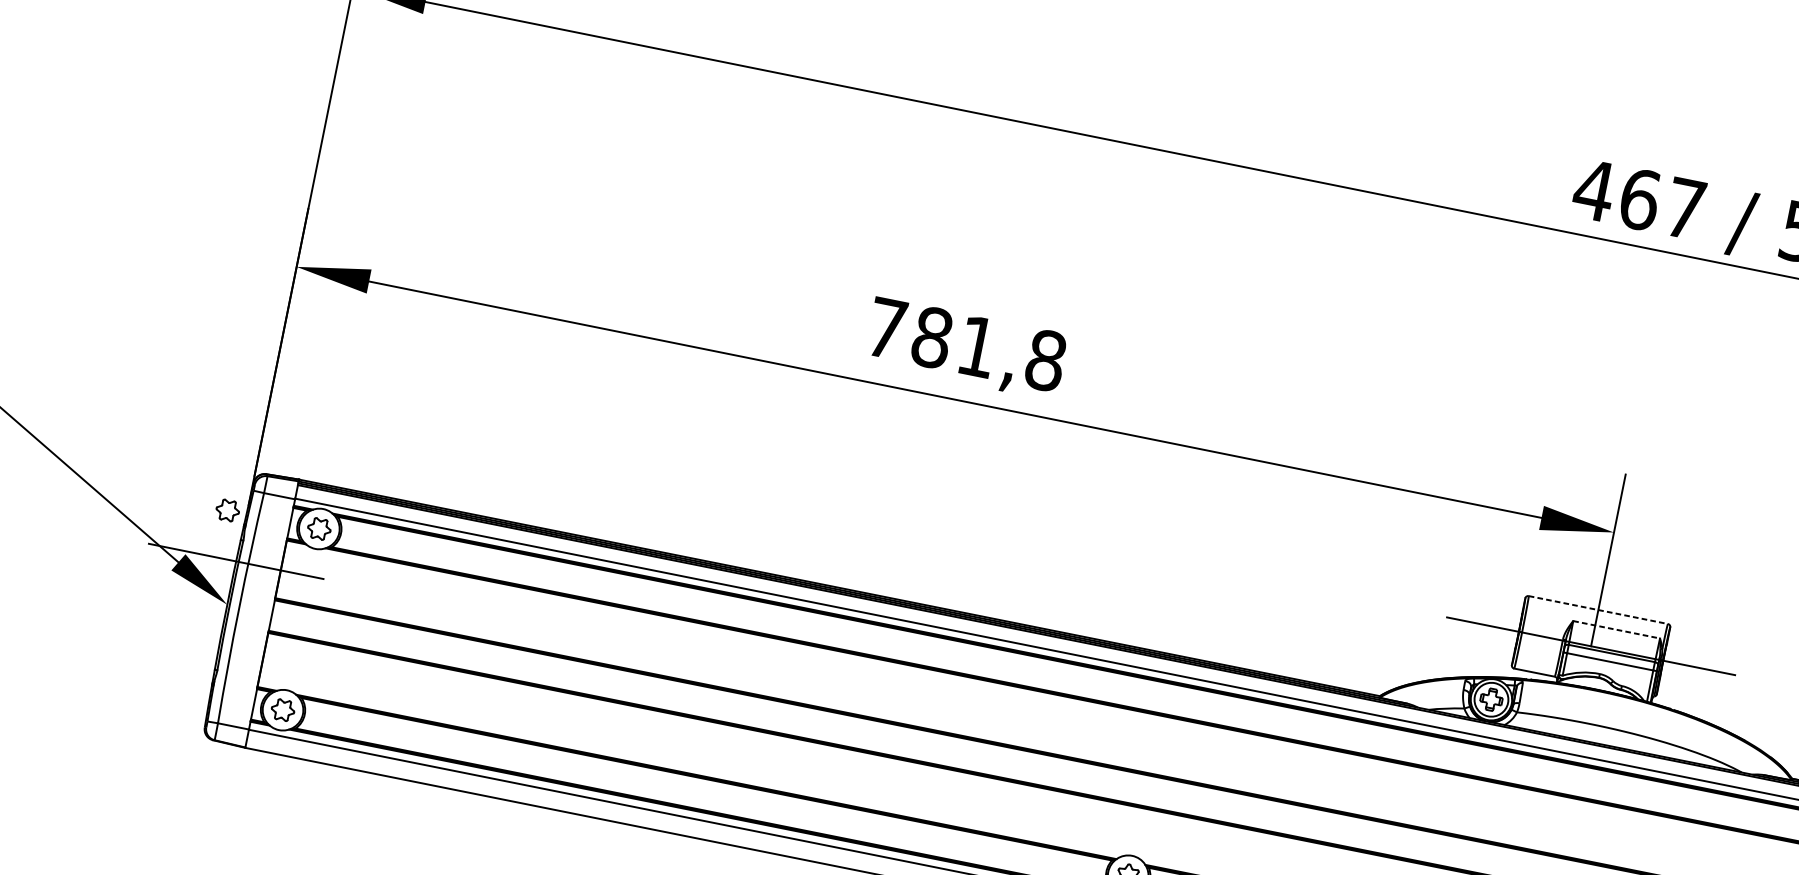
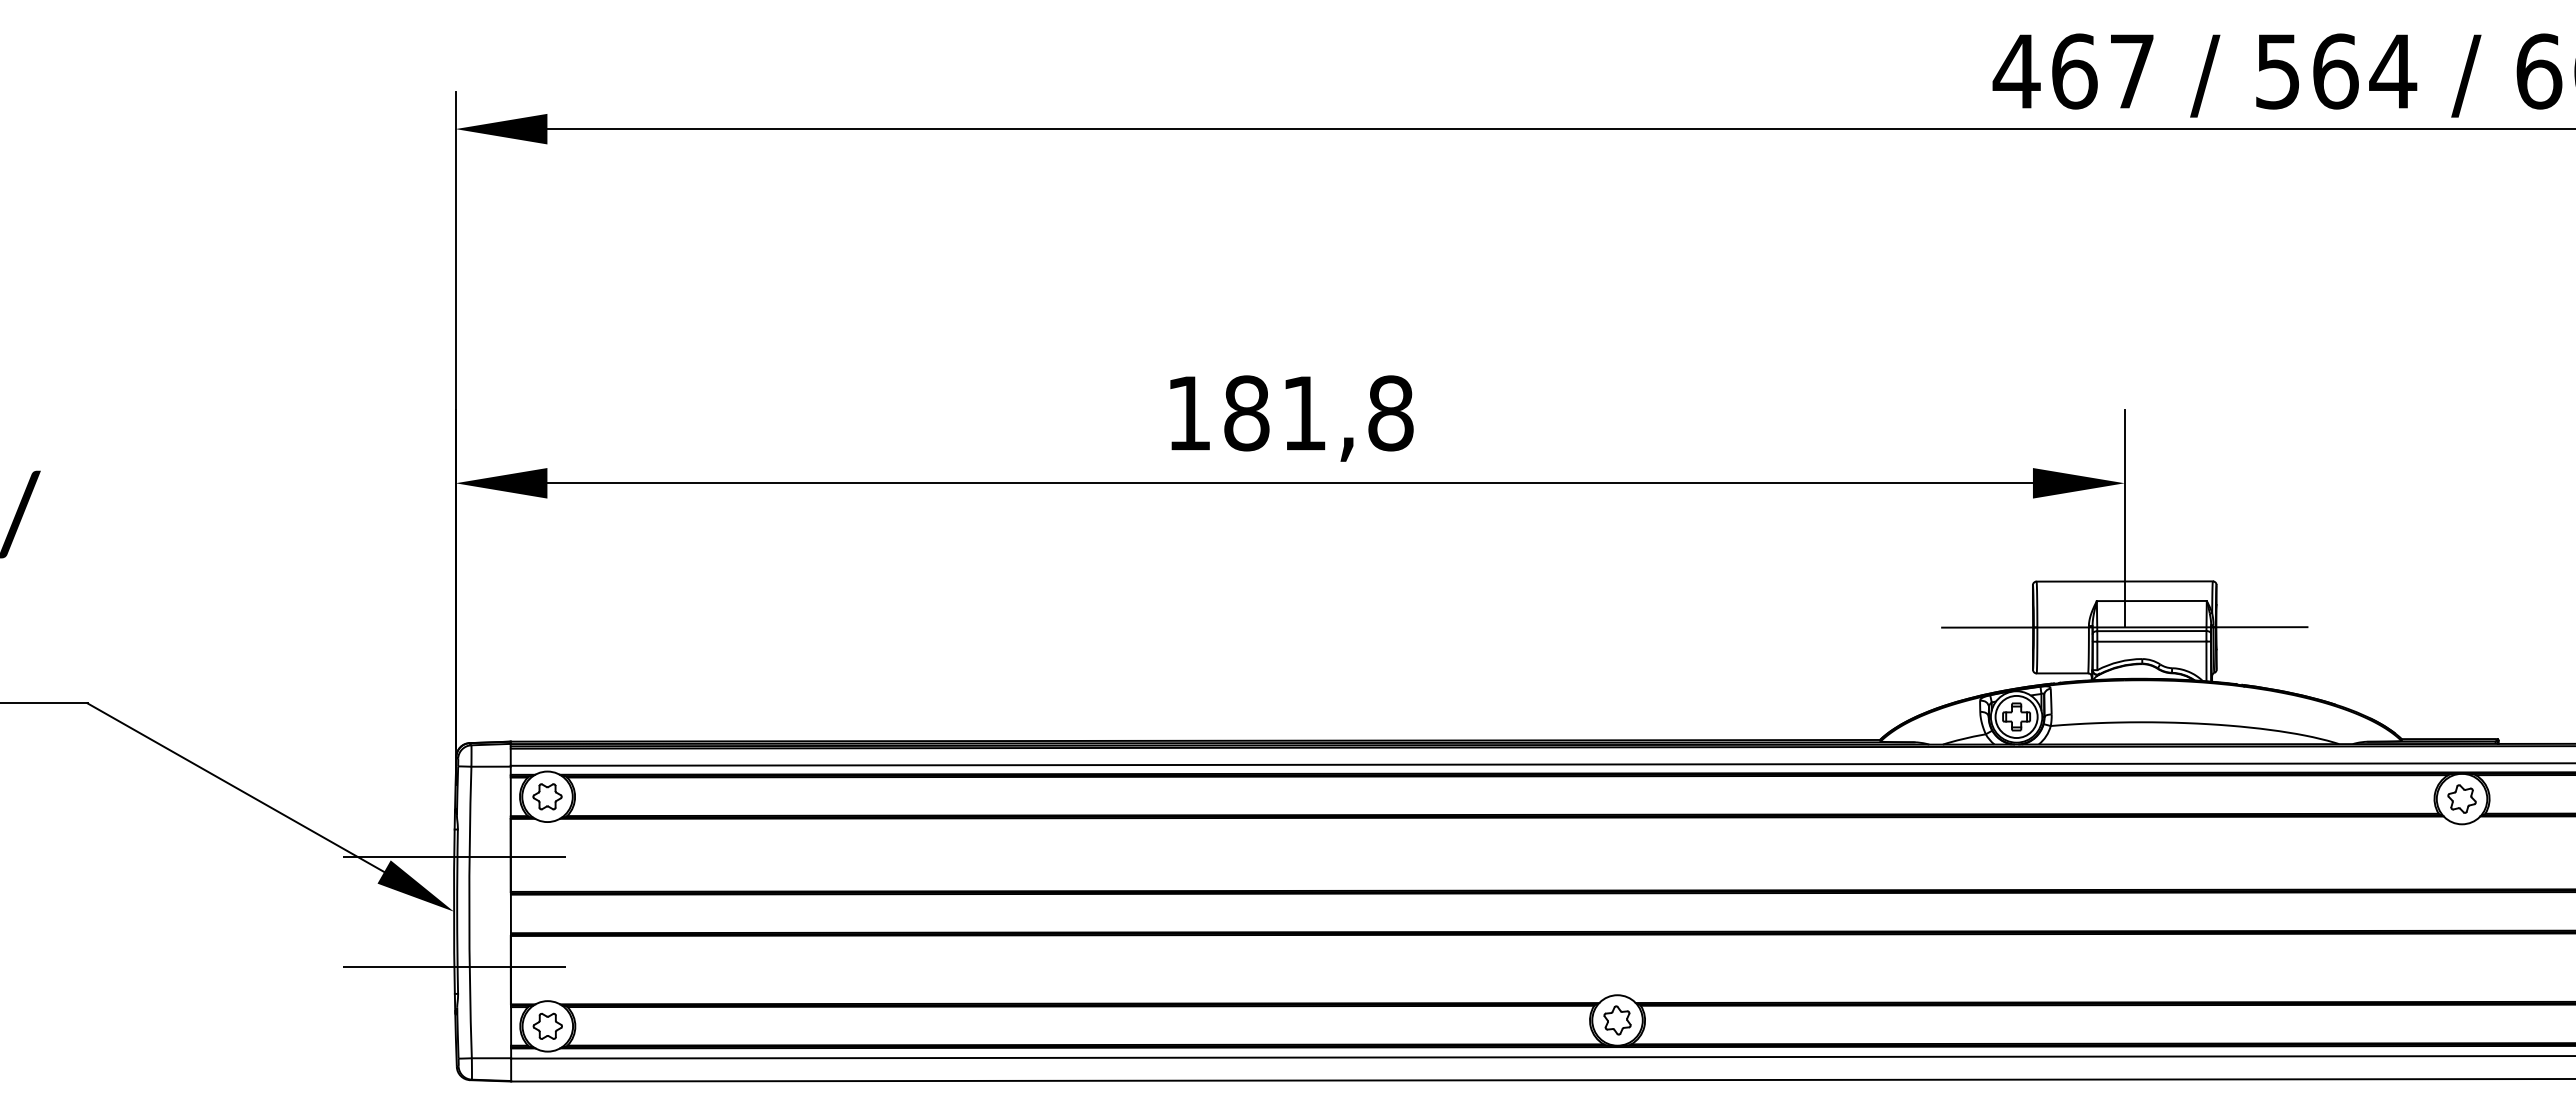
text: (886, 328) -> (1188, 413), 781,8 -> 181,8
part: (227, 510) -> (431, 796), removed
line: (1598, 610) -> (2125, 581), dashed -> solid
line: (1616, 630) -> (2151, 601), dashed -> solid
line: (218, 648) -> (454, 966), added

